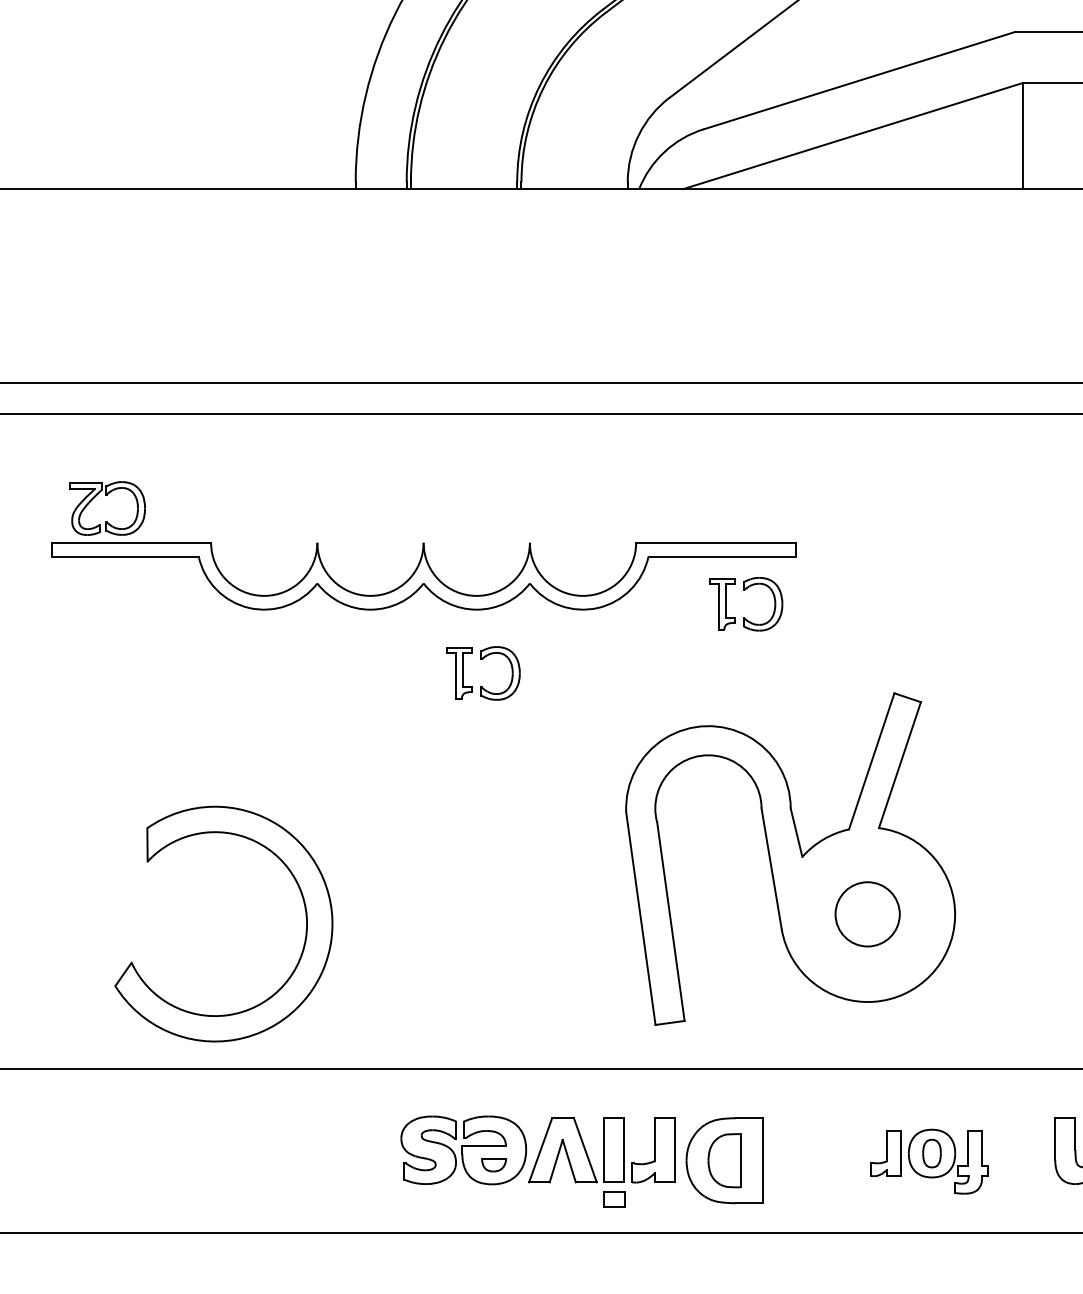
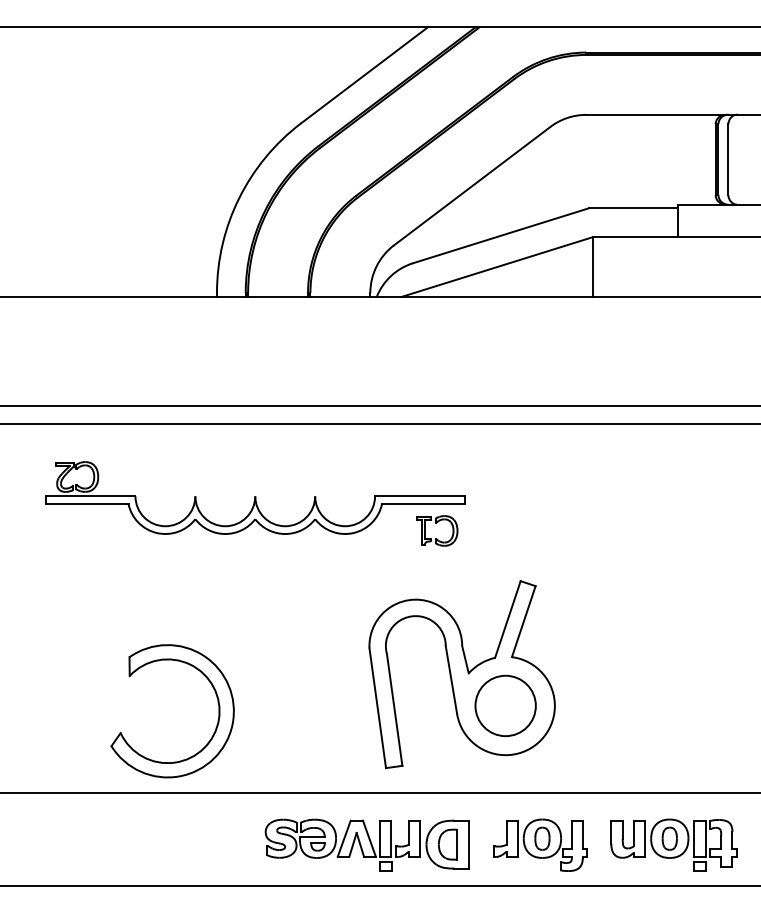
part: (484, 660) -> (289, 562), removed
circle: (867, 913) -> (505, 705), size x1.67
part: (301, 947) -> (216, 724), moved
part: (580, 1160) -> (366, 844), moved
part: (929, 1160) -> (540, 844), size x1.43

